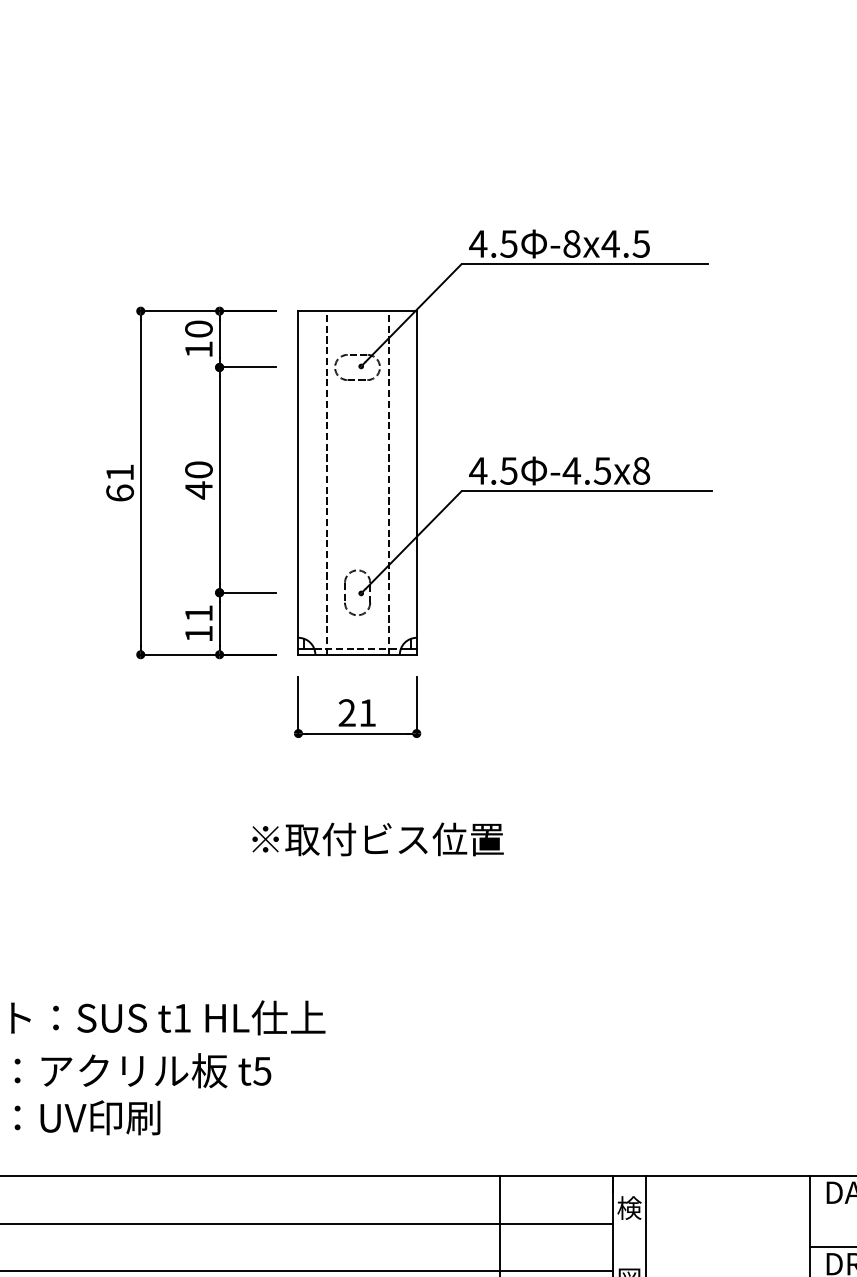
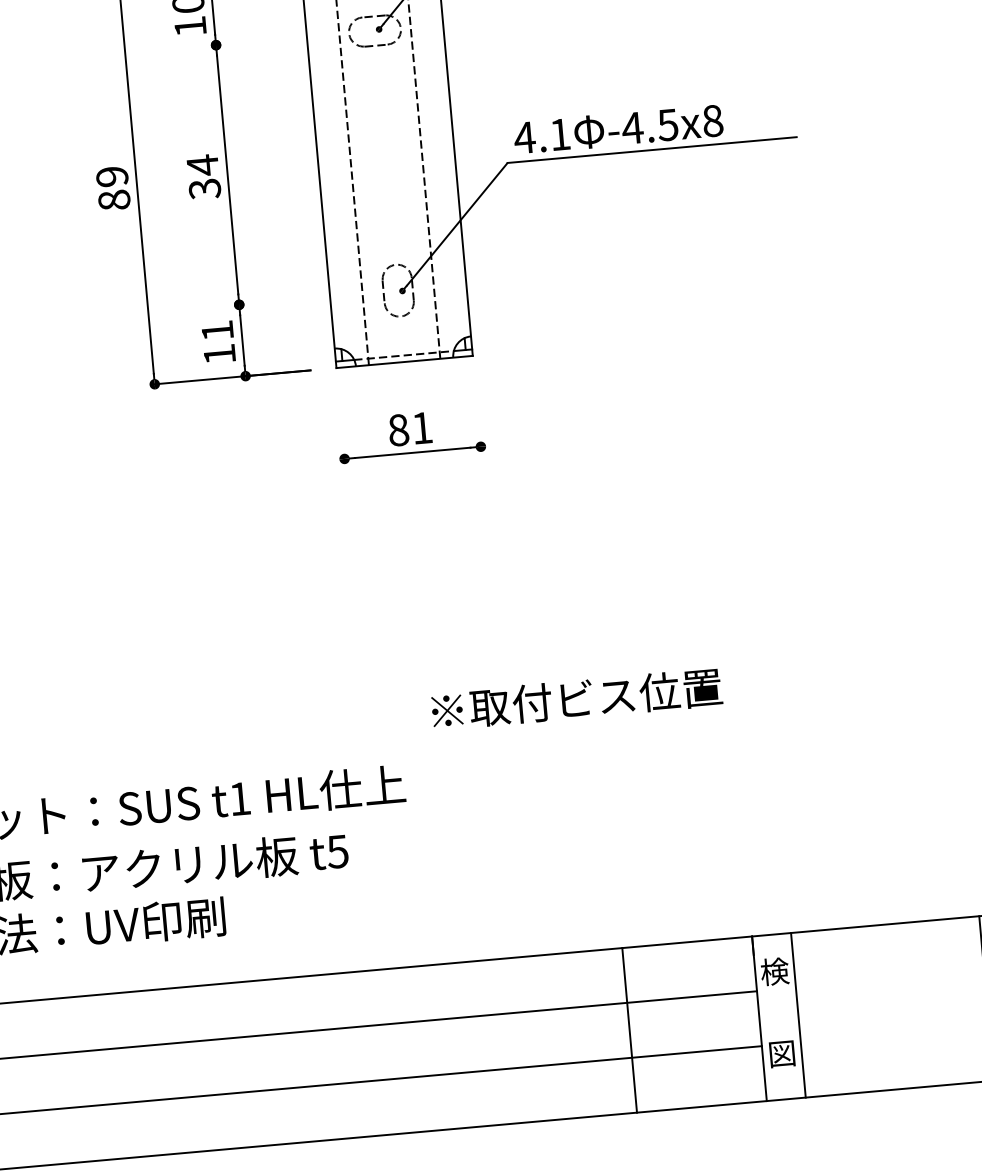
line: (247, 367) -> (248, 42), removed
text: (508, 470) -> (559, 134), 4.5 -> 4.1
text: (198, 479) -> (203, 176), 40 -> 34
text: (120, 482) -> (113, 187), 61 -> 89
line: (247, 592) -> (271, 301), removed
line: (298, 705) -> (341, 426), removed
line: (416, 705) -> (477, 414), removed
text: (346, 712) -> (397, 429), 21 -> 81
text: (377, 839) -> (576, 699), moved

